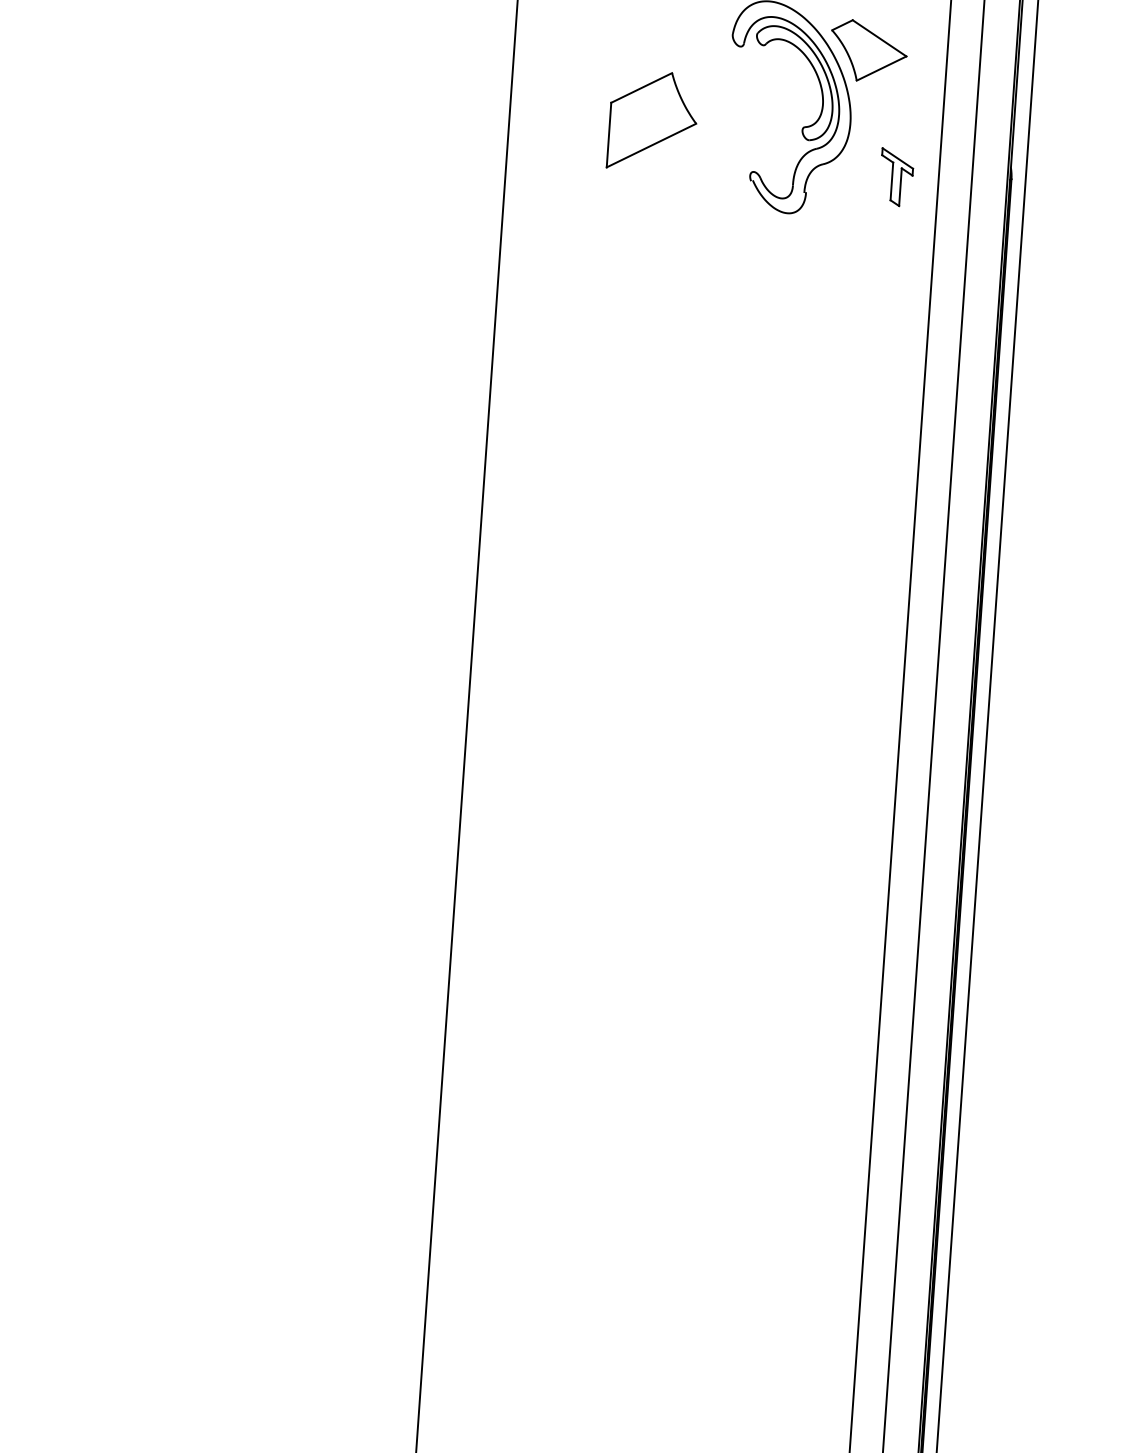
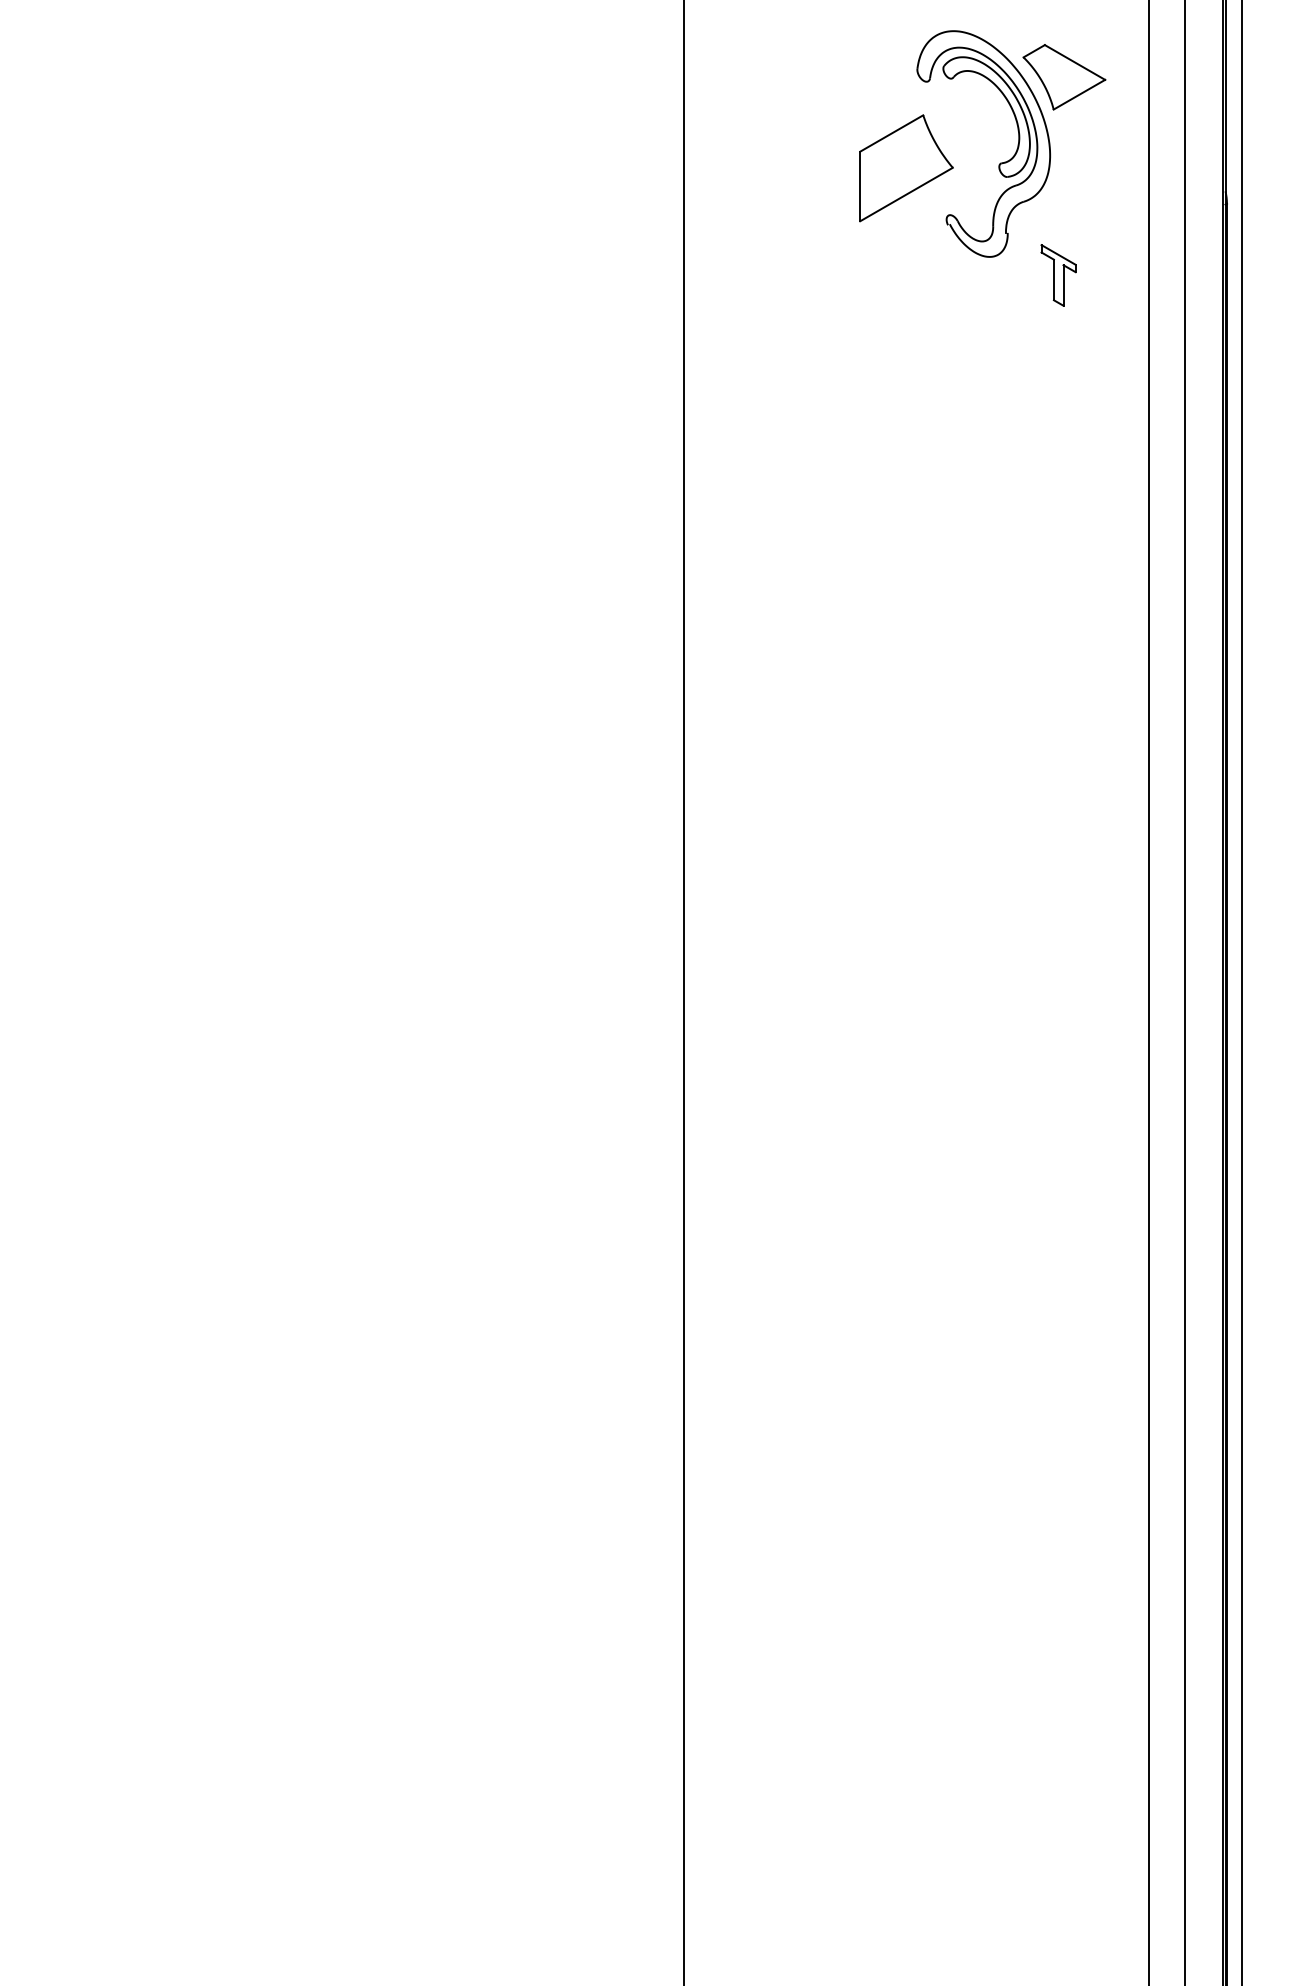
part: (653, 121) -> (906, 168), moved
part: (896, 177) -> (1058, 275), moved

